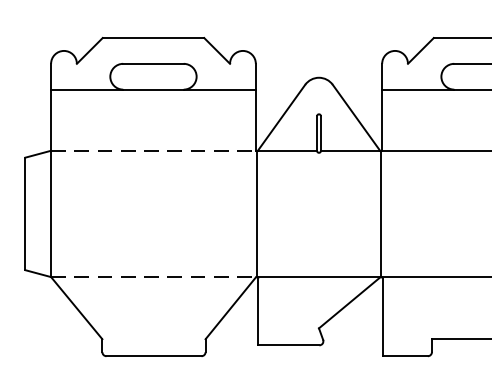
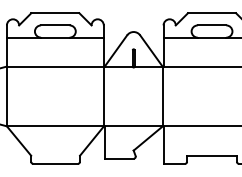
line: (153, 150) -> (55, 66), dashed -> solid
line: (153, 277) -> (55, 126), dashed -> solid

